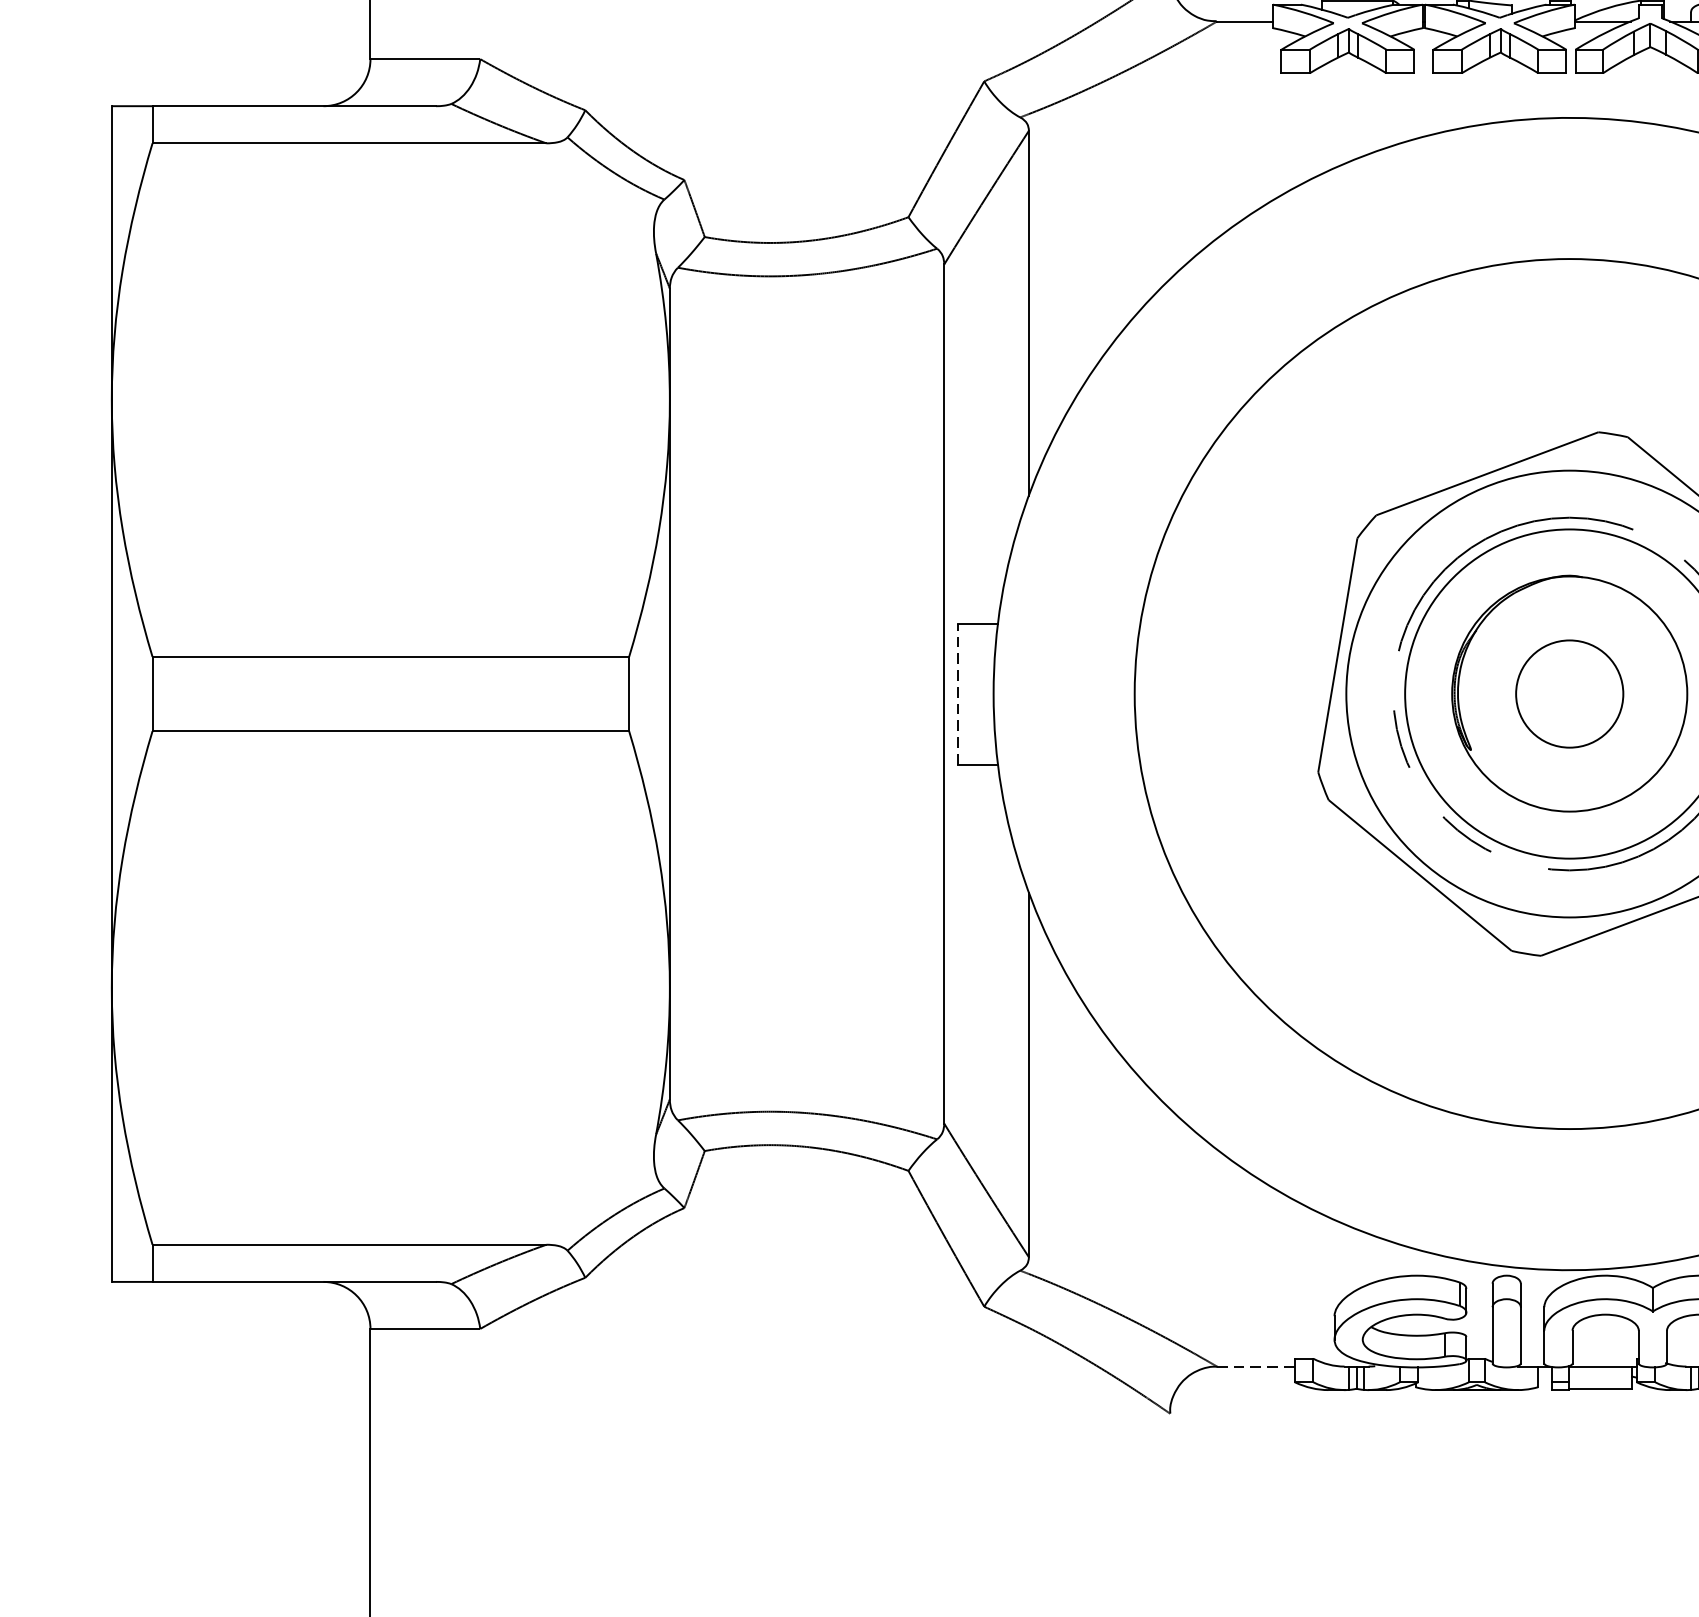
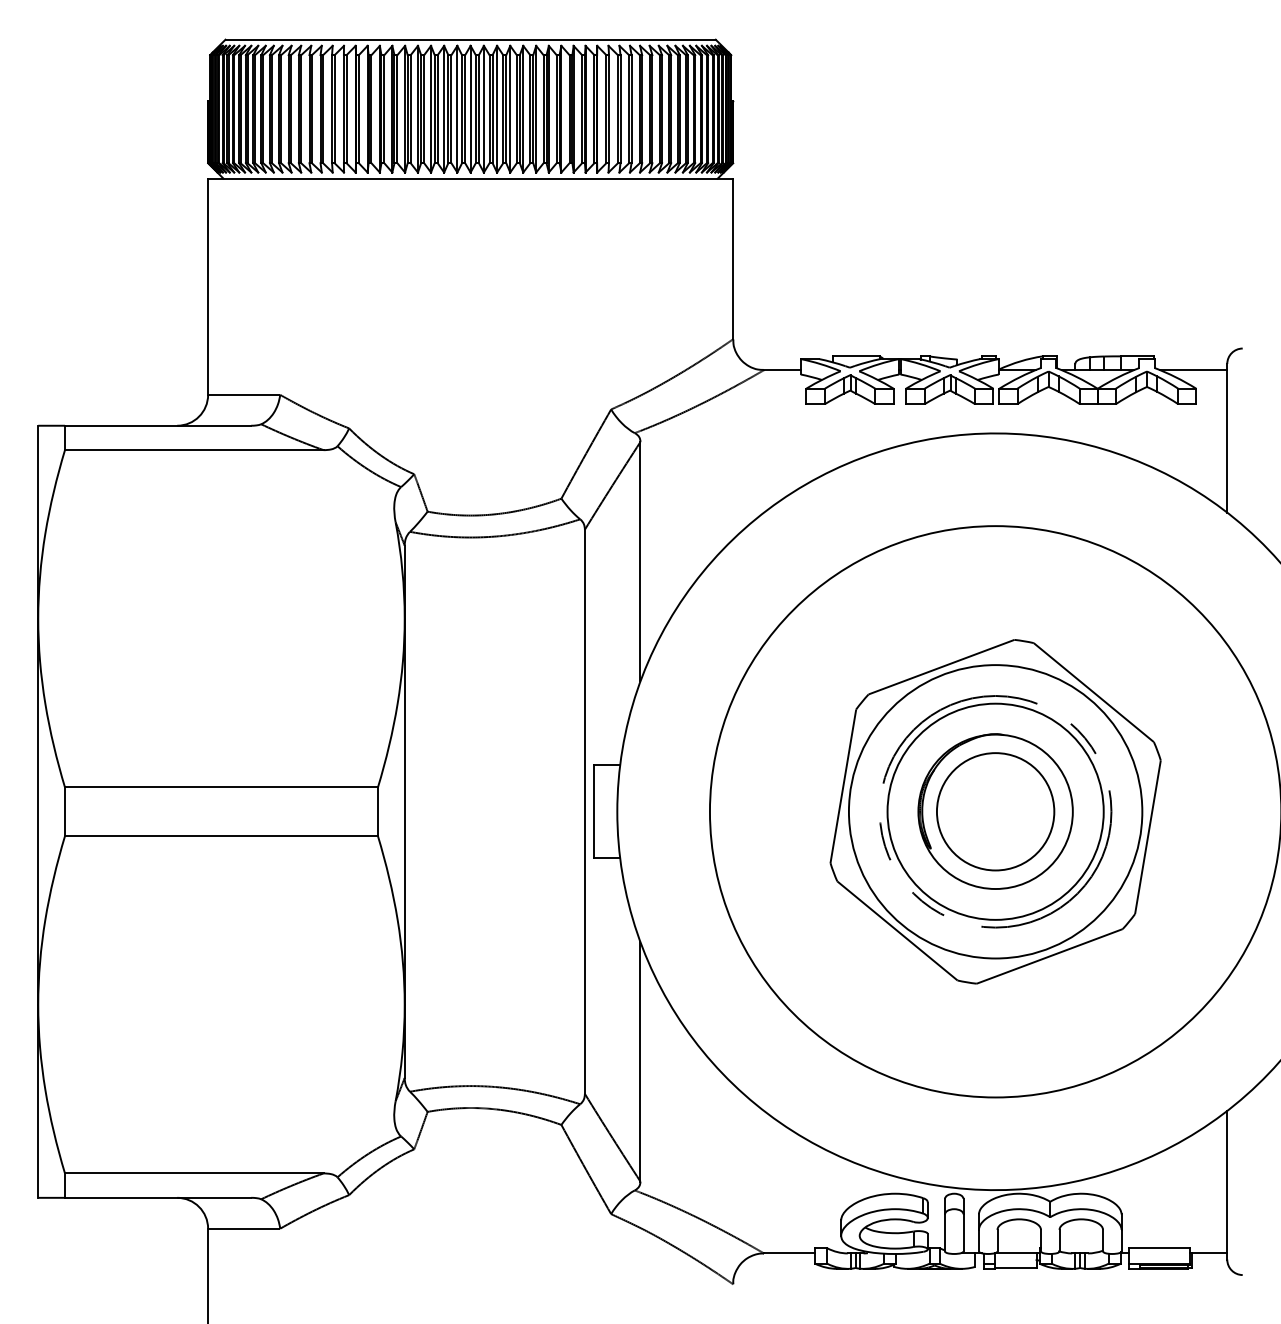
line: (958, 693) -> (594, 811), dashed -> solid
circle: (1569, 693) -> (995, 811), size x1.67
line: (1255, 1366) -> (789, 1253), dashed -> solid

